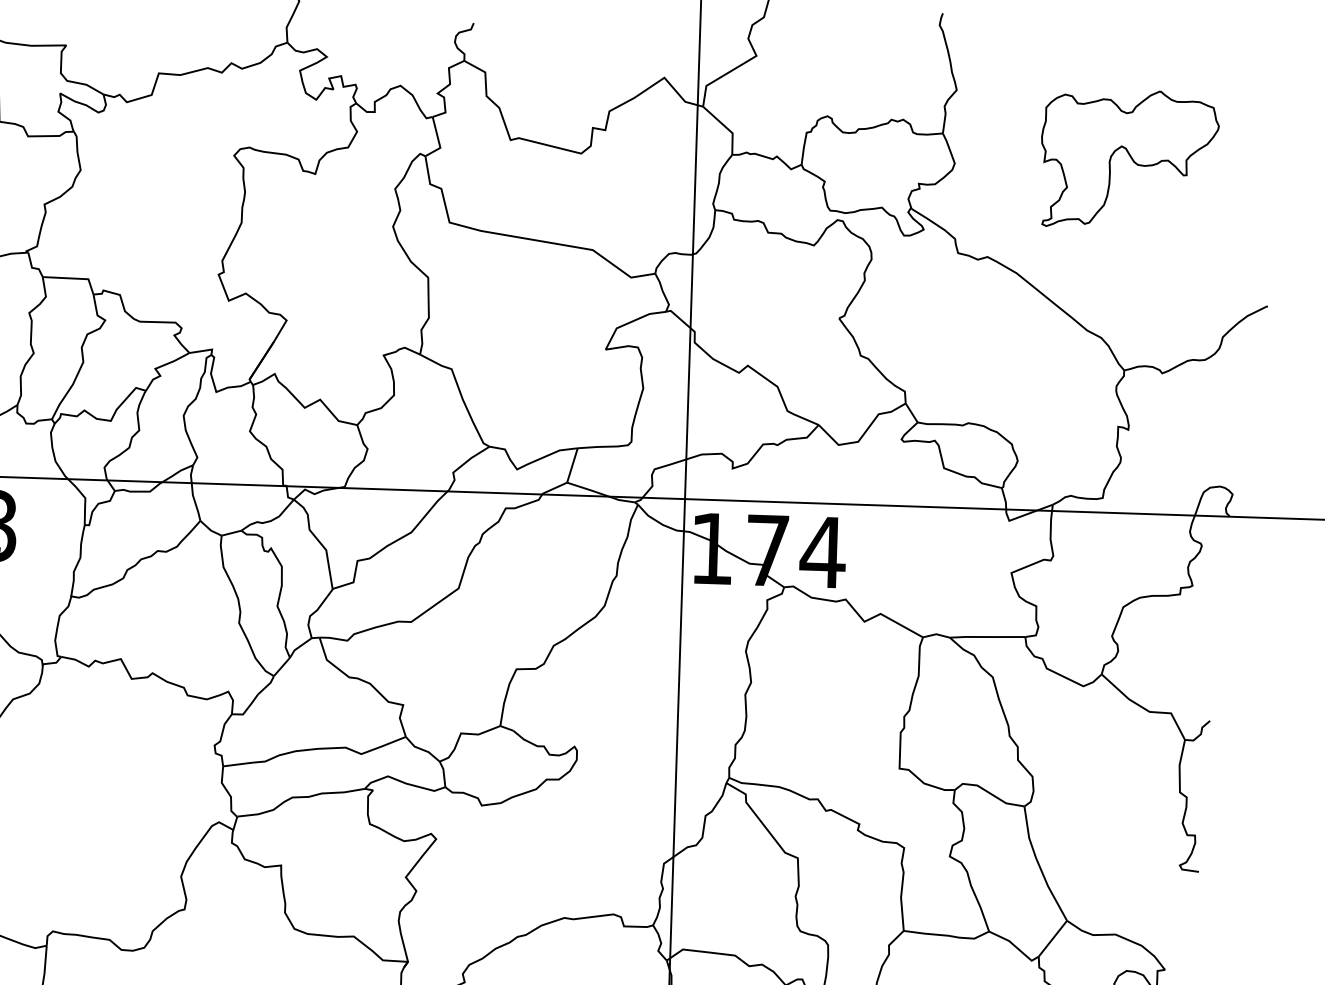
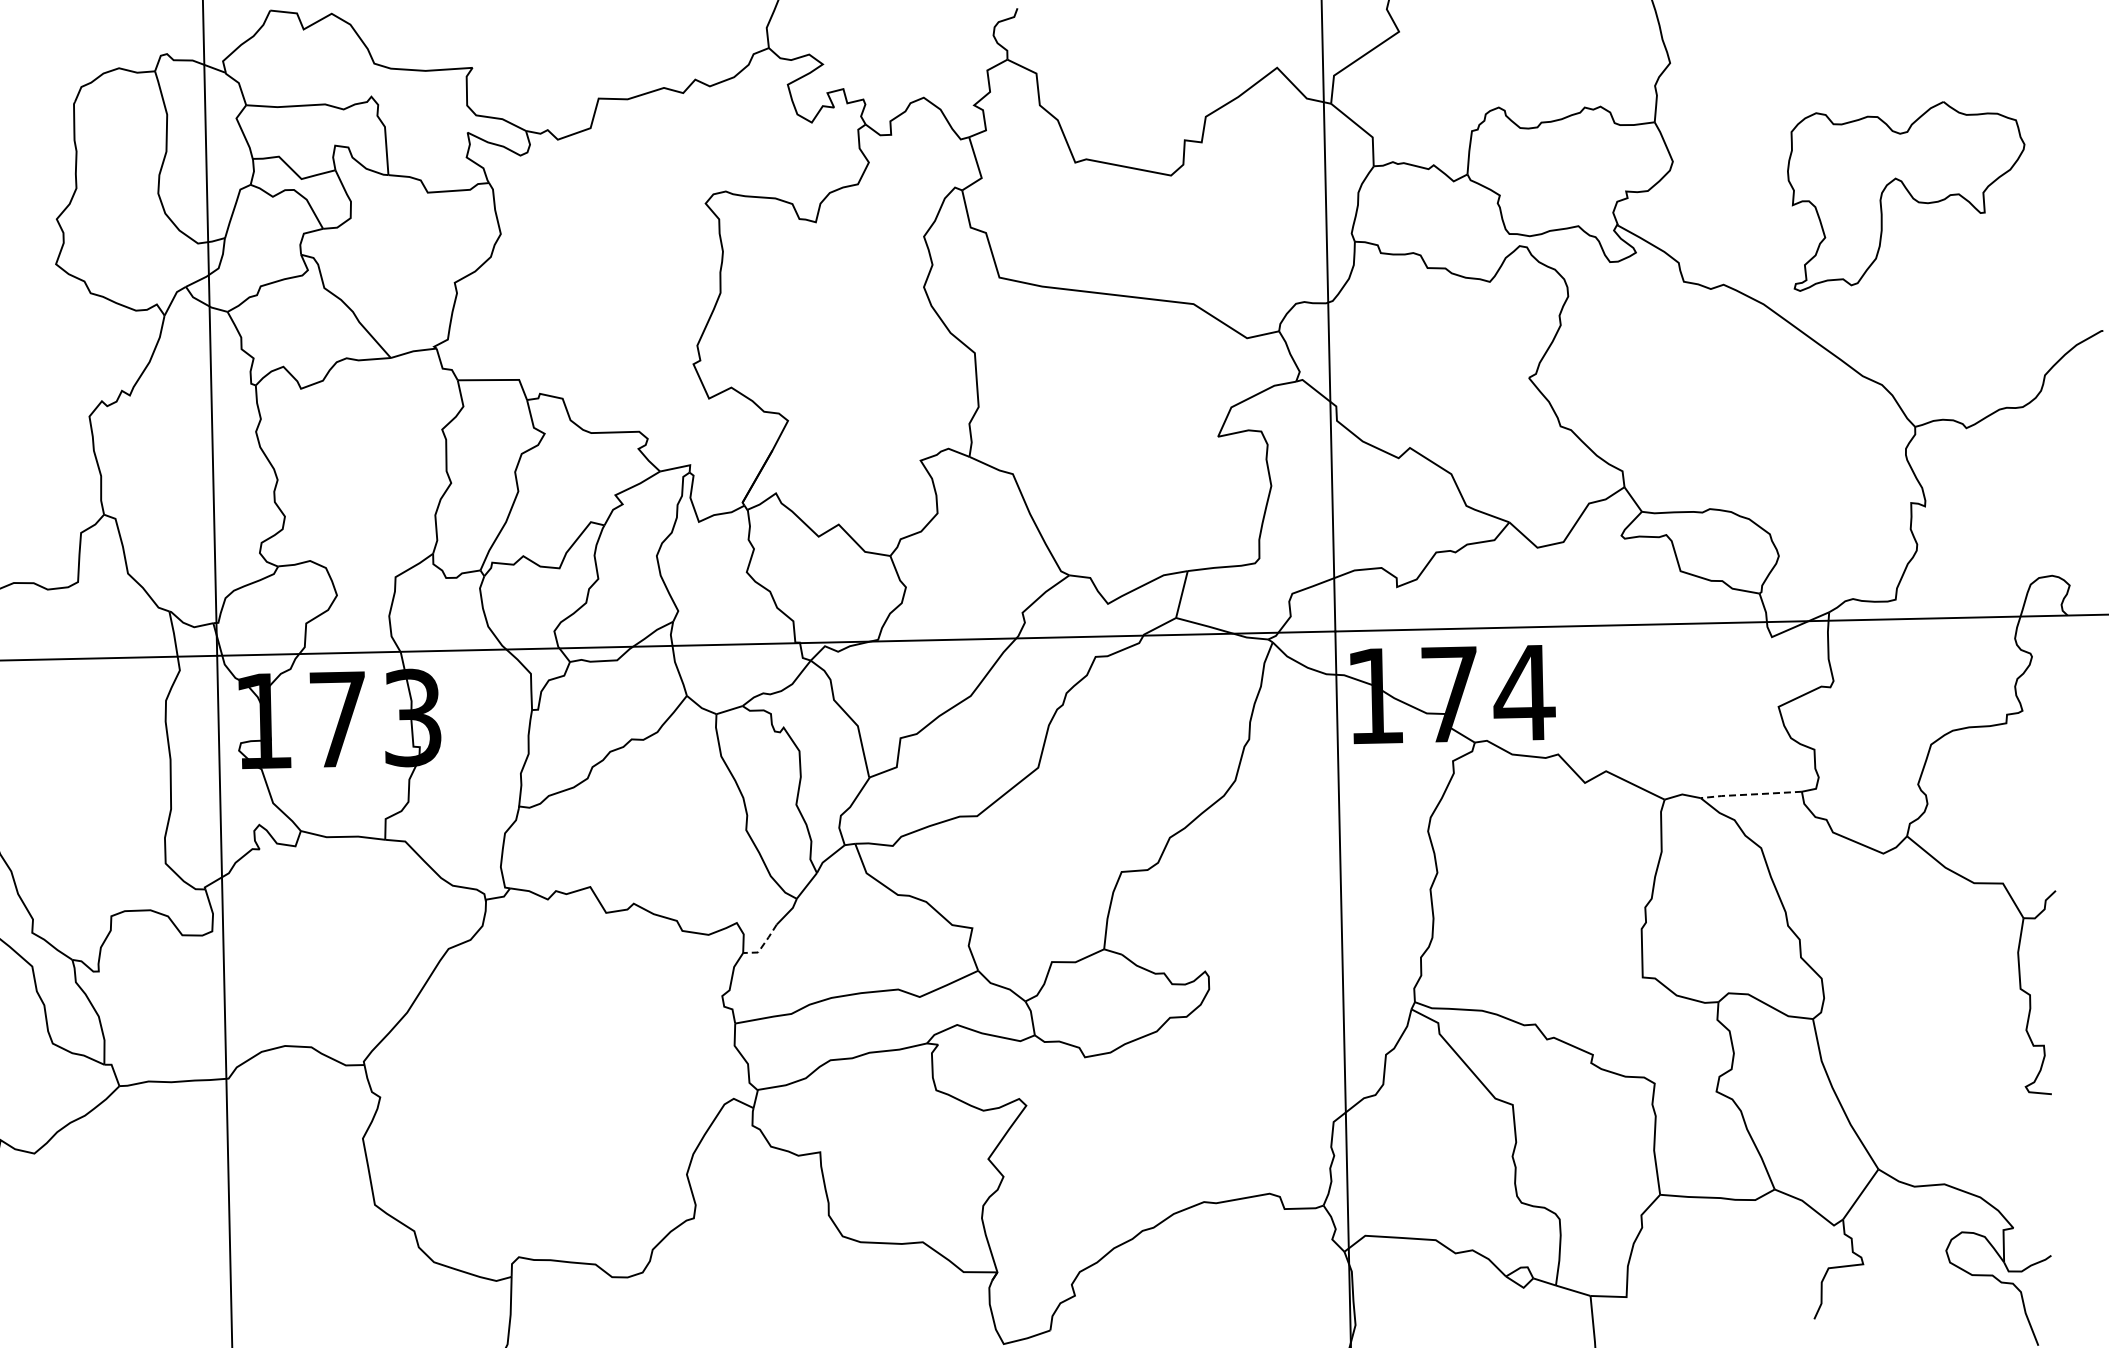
part: (1129, 160) -> (1906, 196), moved
line: (987, 636) -> (1750, 794), solid -> dashed
line: (247, 708) -> (763, 944), solid -> dashed

